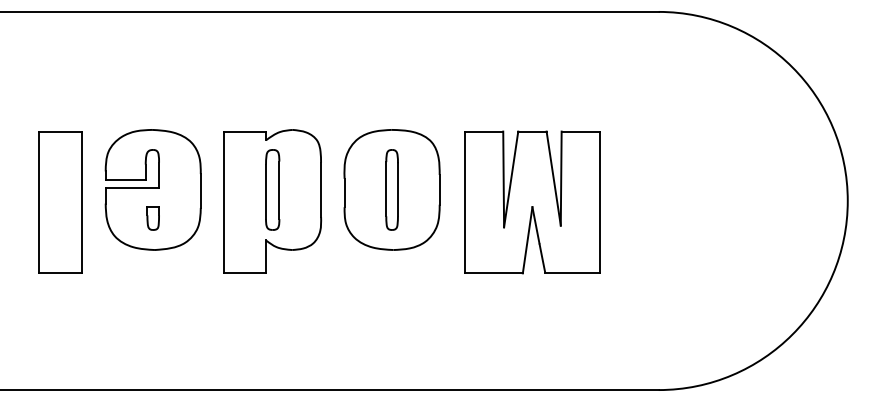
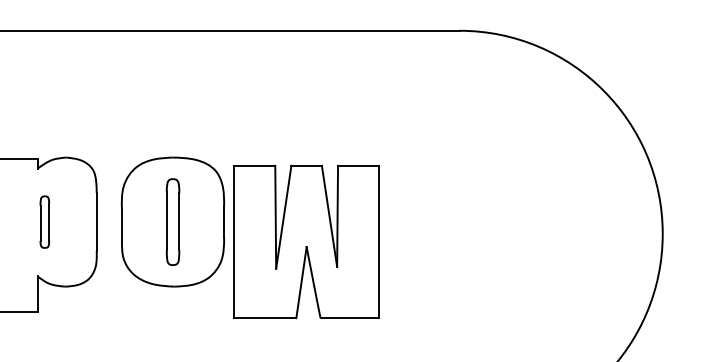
part: (272, 189) -> (44, 221), size x0.6
part: (532, 202) -> (306, 242), moved

